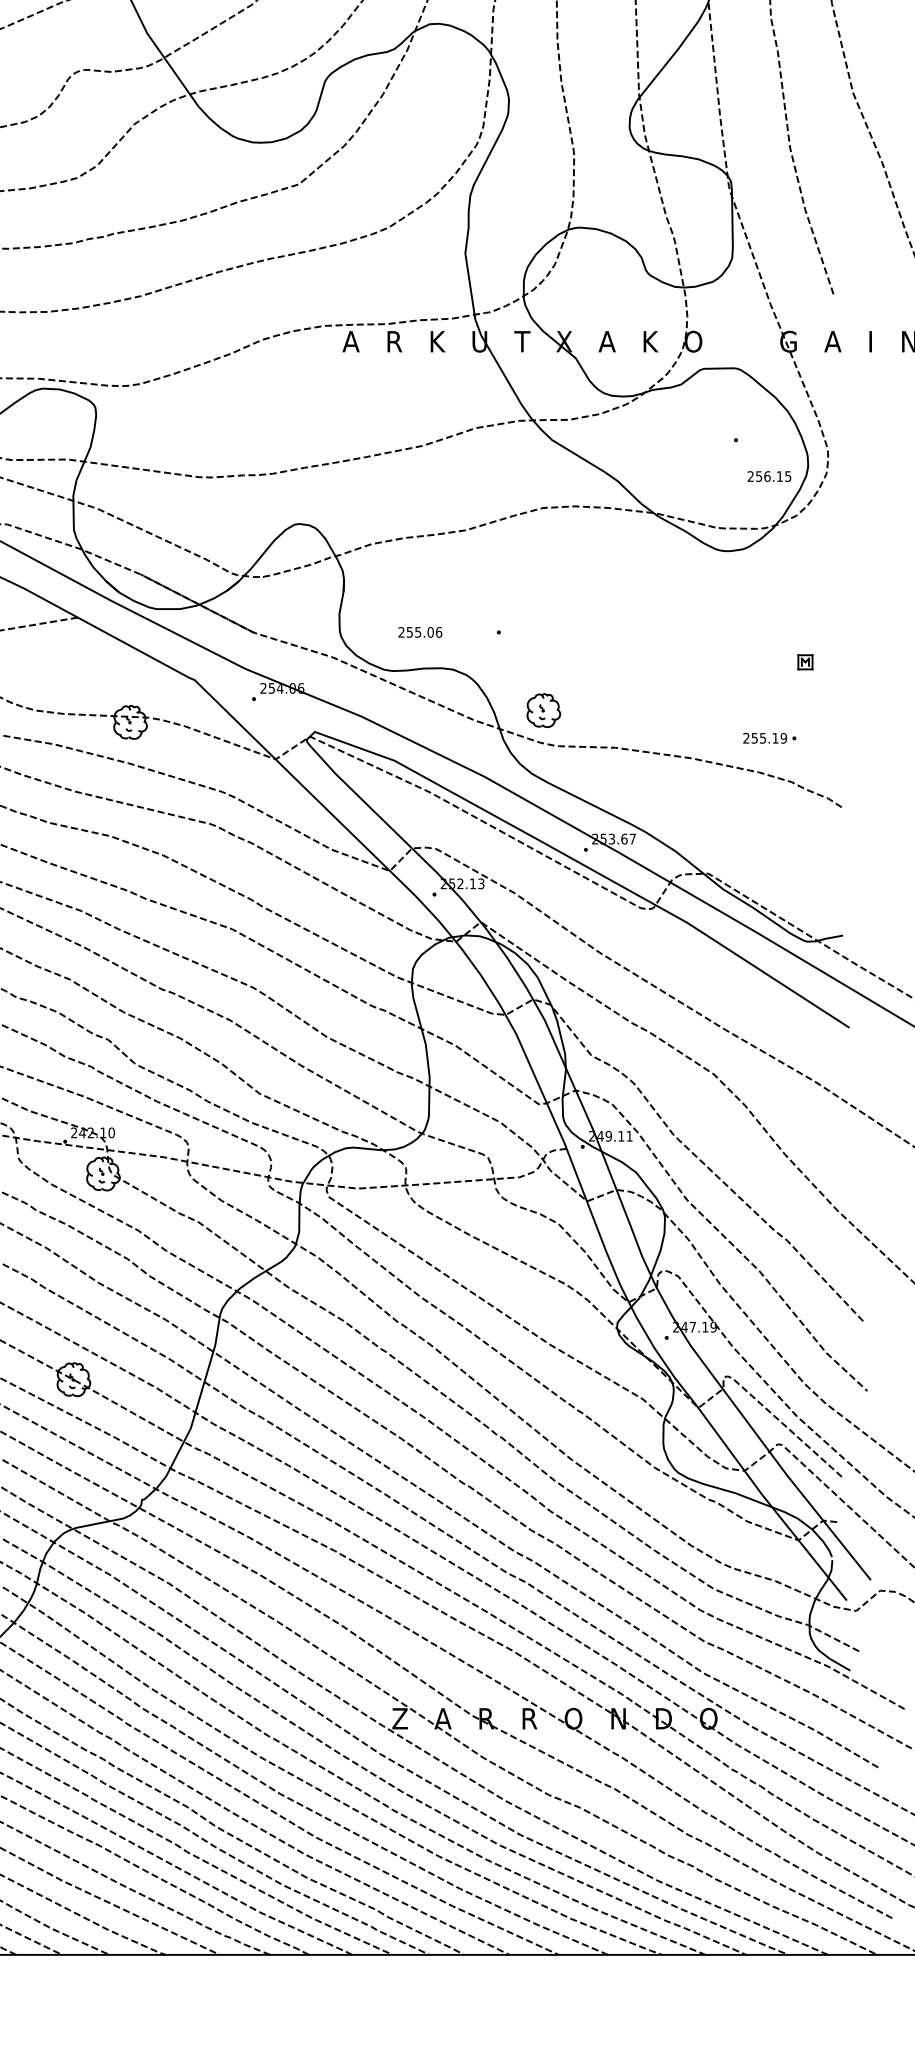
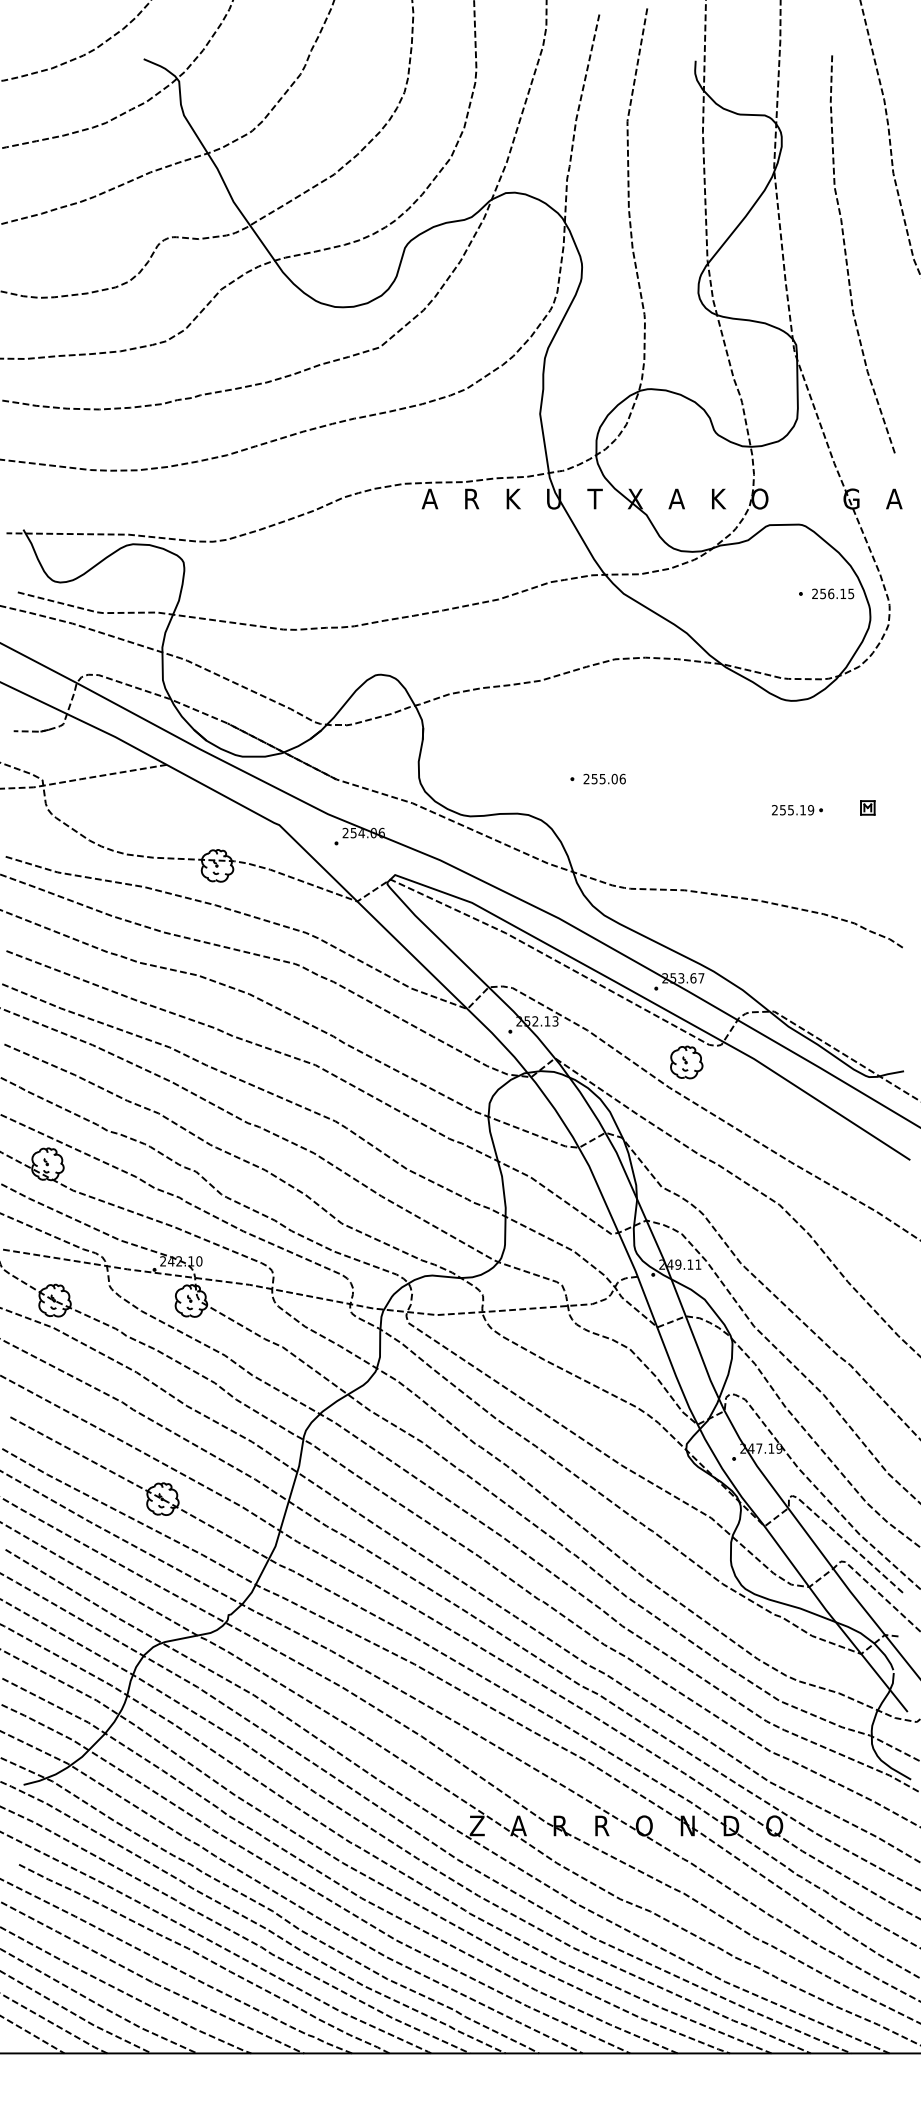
text: (769, 476) -> (833, 593), moved
text: (420, 631) -> (604, 778), moved
part: (543, 710) -> (686, 1062), moved
part: (769, 738) -> (797, 810), moved

